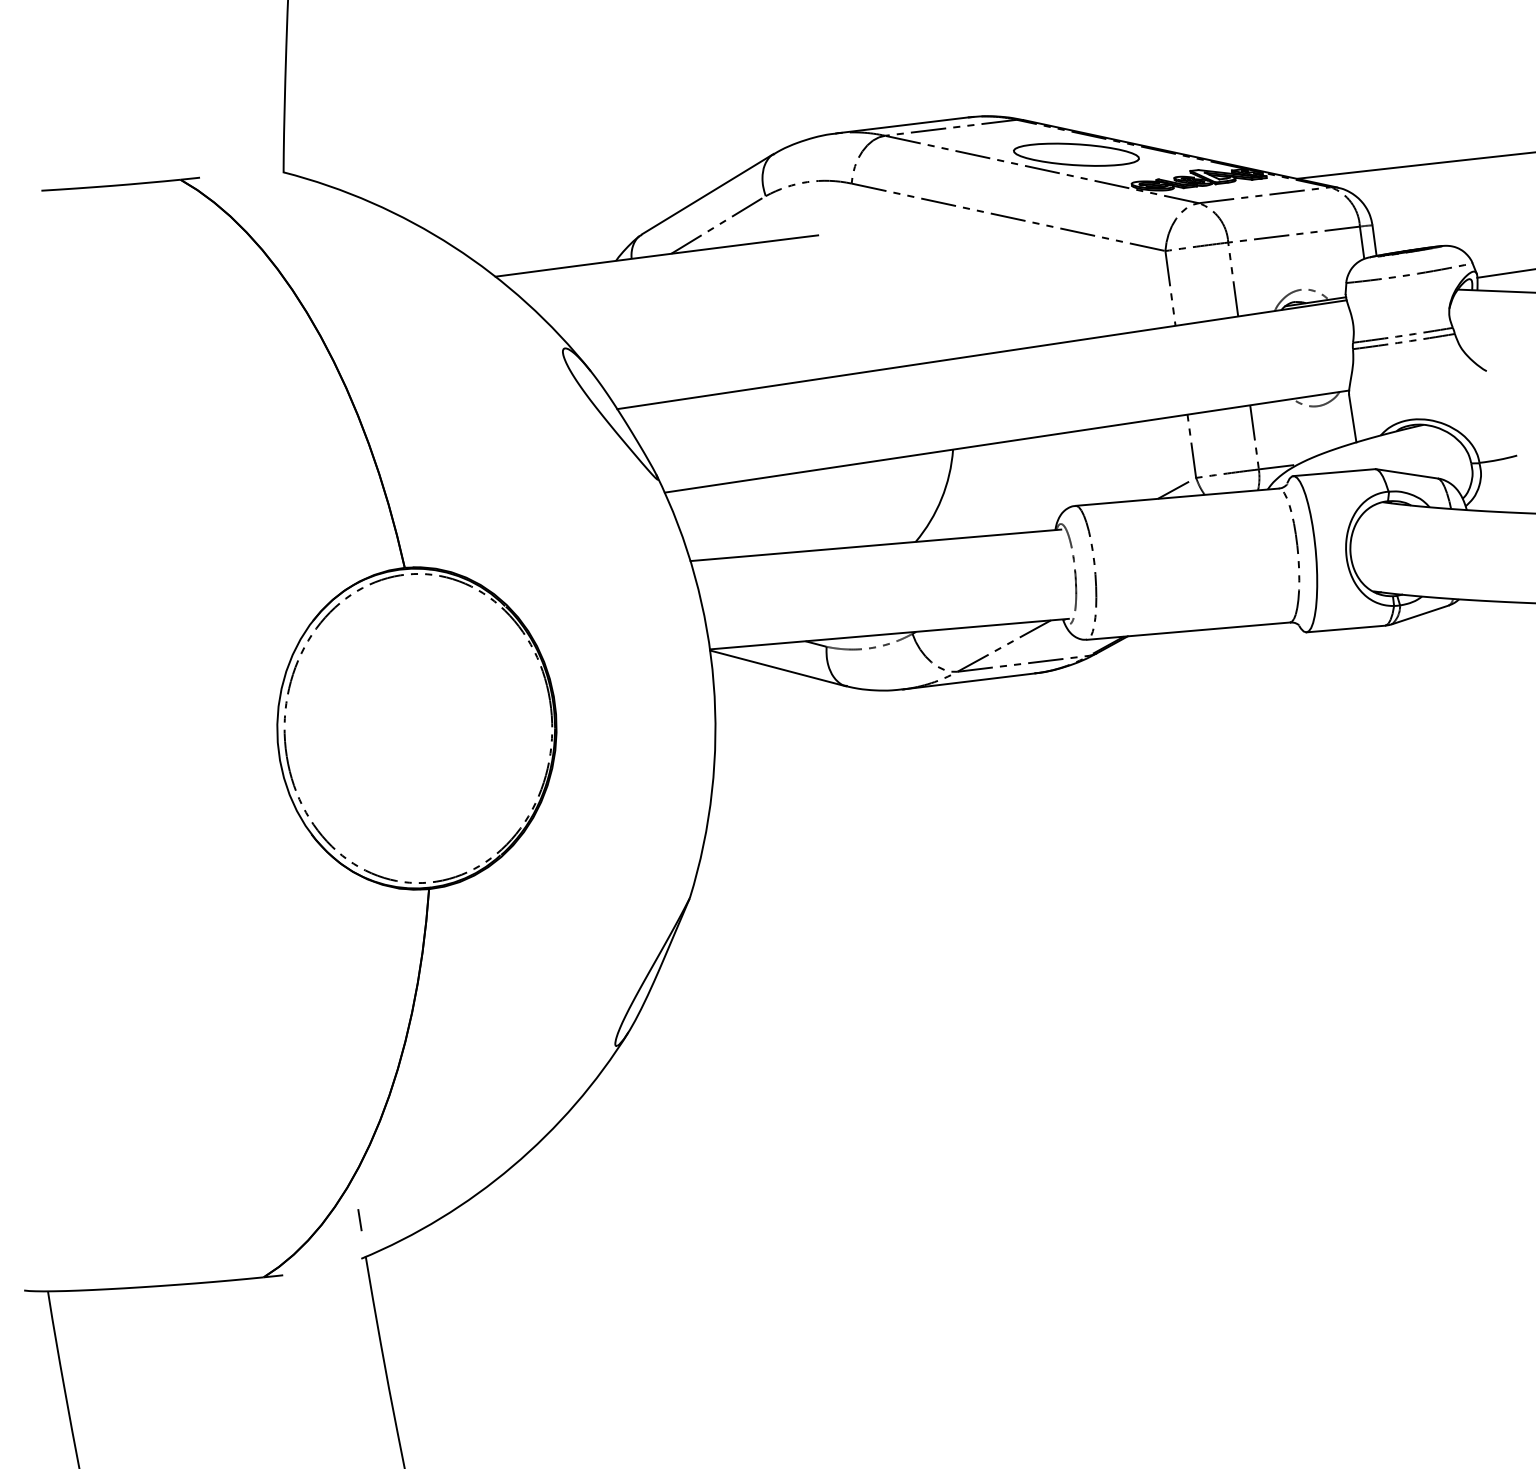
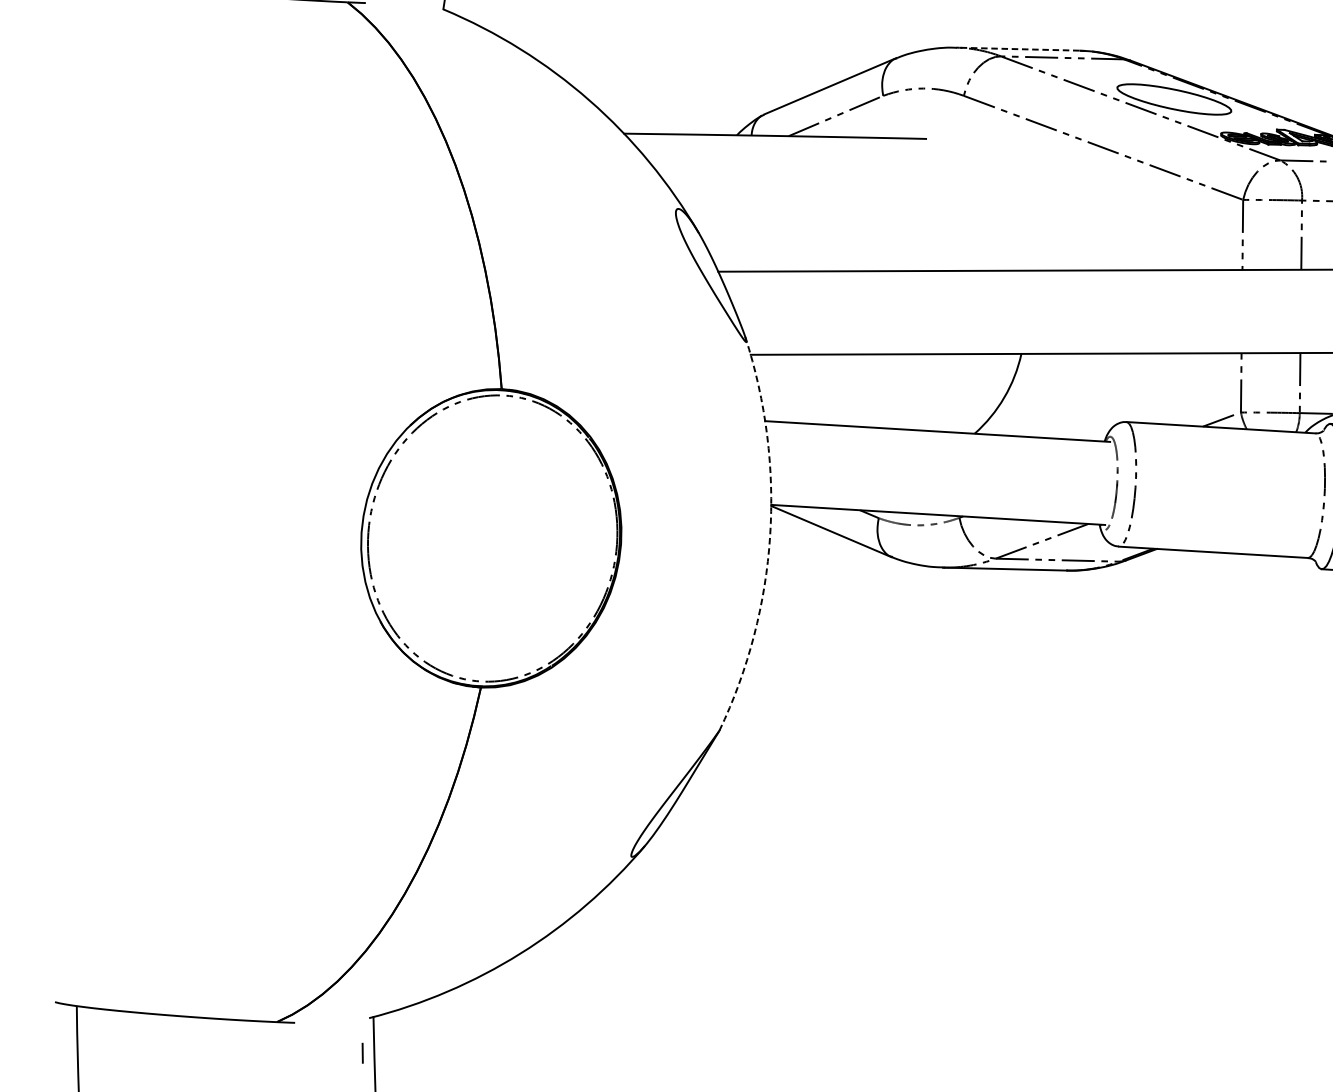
line: (901, 125) -> (1017, 49), solid -> dashed
arc: (713, 683) -> (769, 536), solid -> dashed
line: (359, 1220) -> (362, 1053), moved

